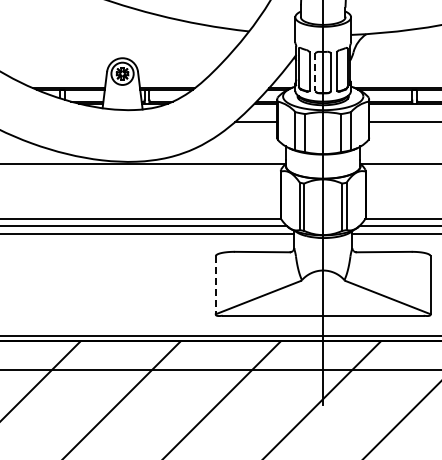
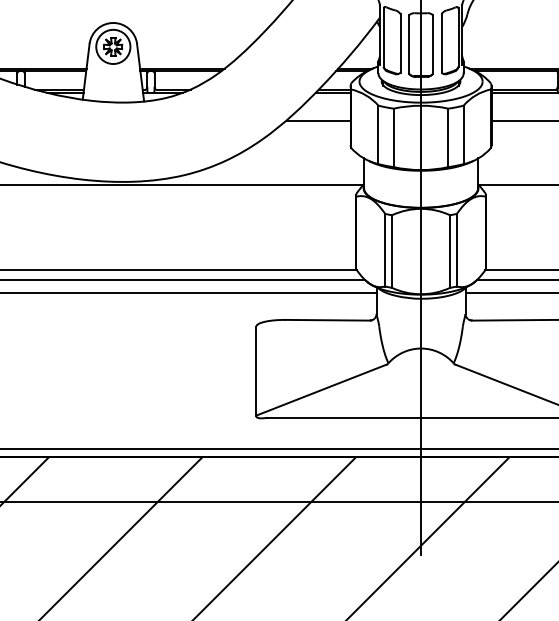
line: (315, 72) -> (409, 44), dashed -> solid
line: (215, 285) -> (255, 371), dashed -> solid

